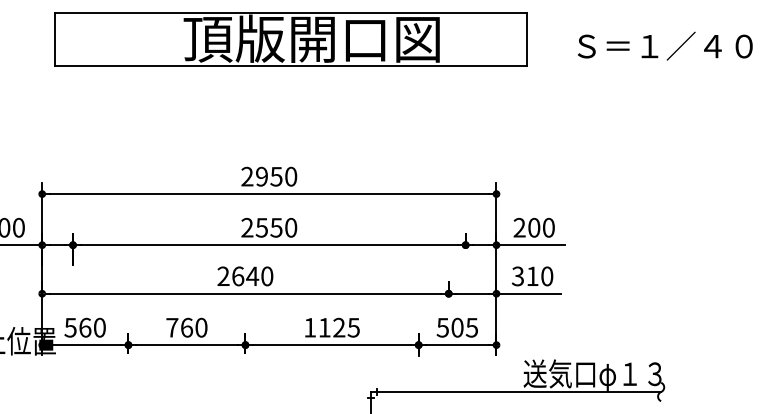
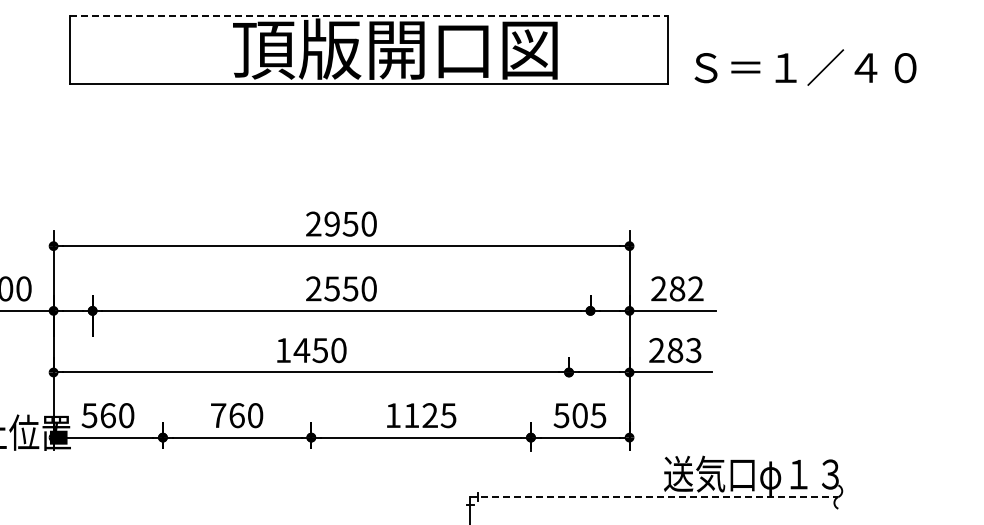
line: (290, 12) -> (368, 15), solid -> dashed
text: (665, 46) -> (805, 67), moved
text: (541, 227) -> (686, 288), 200 -> 282
text: (237, 276) -> (301, 350), 2640 -> 1450
text: (532, 276) -> (675, 350), 310 -> 283
line: (516, 392) -> (654, 497), solid -> dashed

